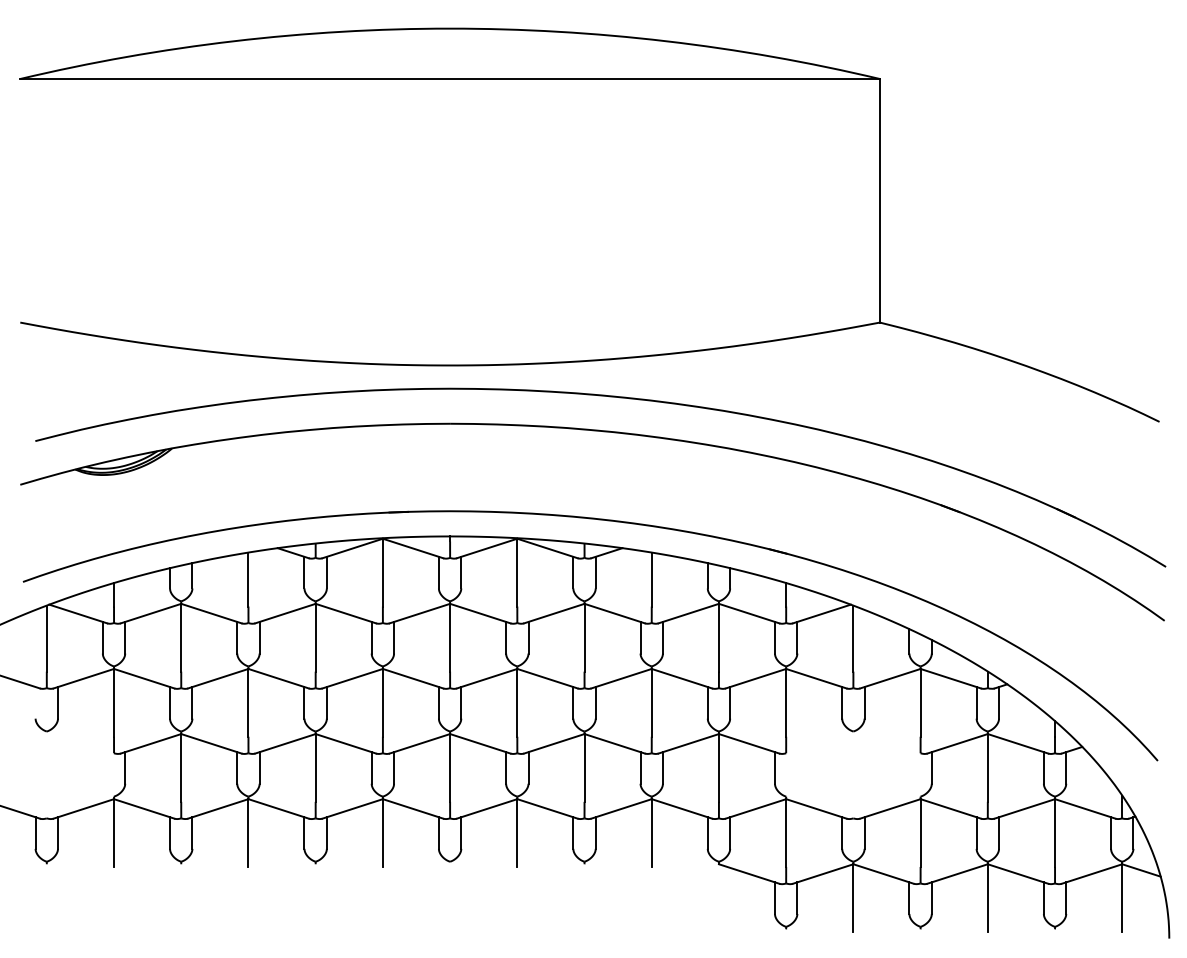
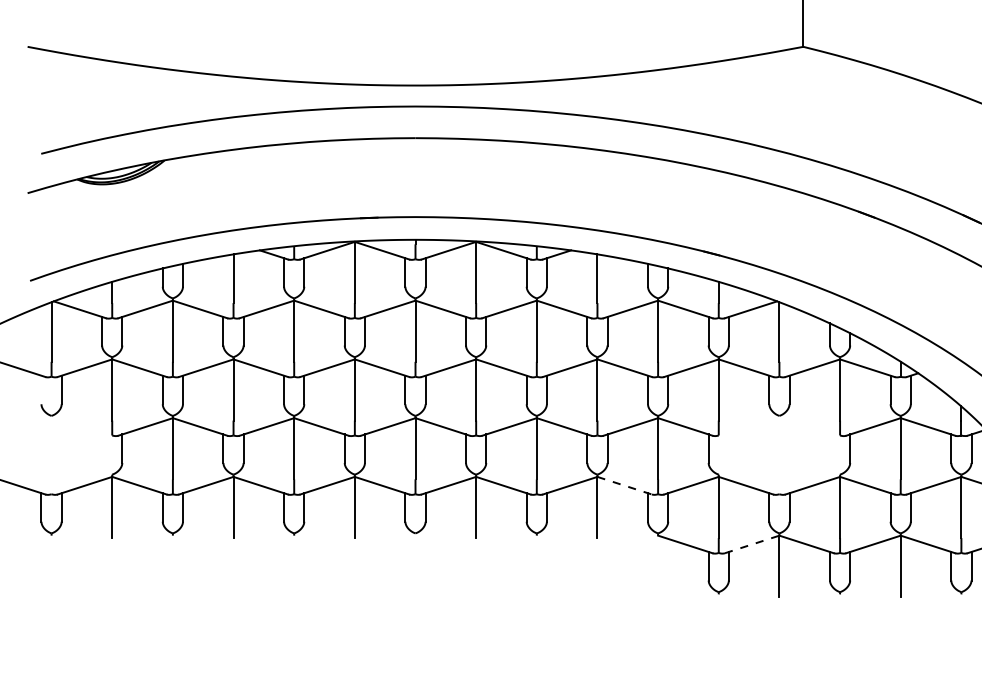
line: (681, 808) -> (624, 485), solid -> dashed
line: (823, 874) -> (752, 544), solid -> dashed

